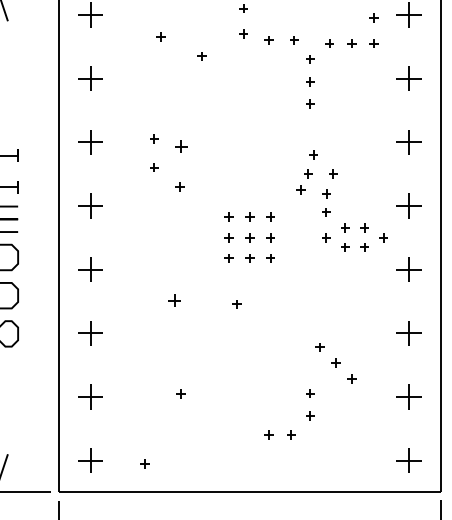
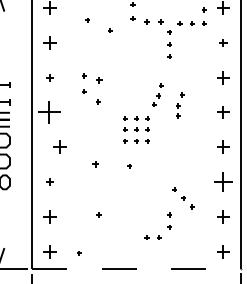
part: (409, 77) -> (223, 42), size x0.6
part: (90, 141) -> (49, 77), size x0.6
part: (306, 171) -> (157, 94), moved
part: (90, 205) -> (49, 112), size x1.6
part: (354, 237) -> (193, 129), removed
part: (90, 268) -> (59, 146), moved
part: (90, 332) -> (49, 181), size x0.6
part: (409, 332) -> (223, 181), size x1.4
line: (251, 491) -> (137, 268), solid -> dashed

